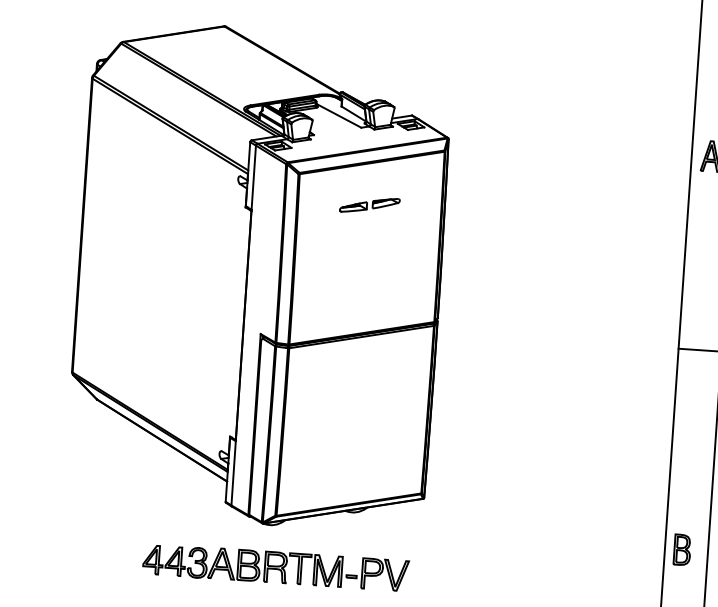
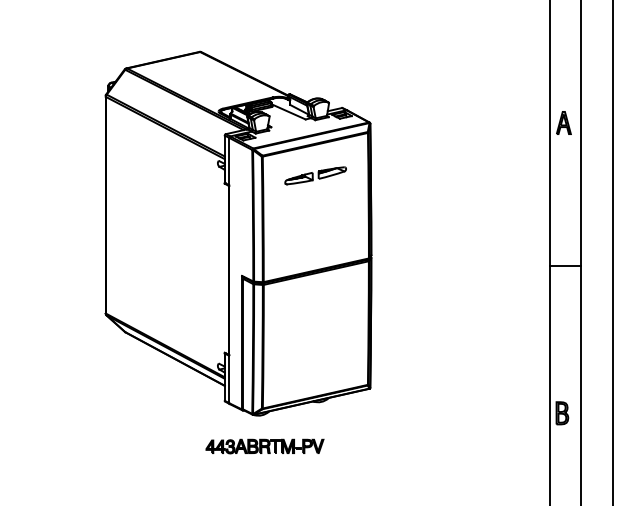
part: (369, 205) -> (315, 176), size x1.4
part: (275, 567) -> (264, 446), size x0.6

